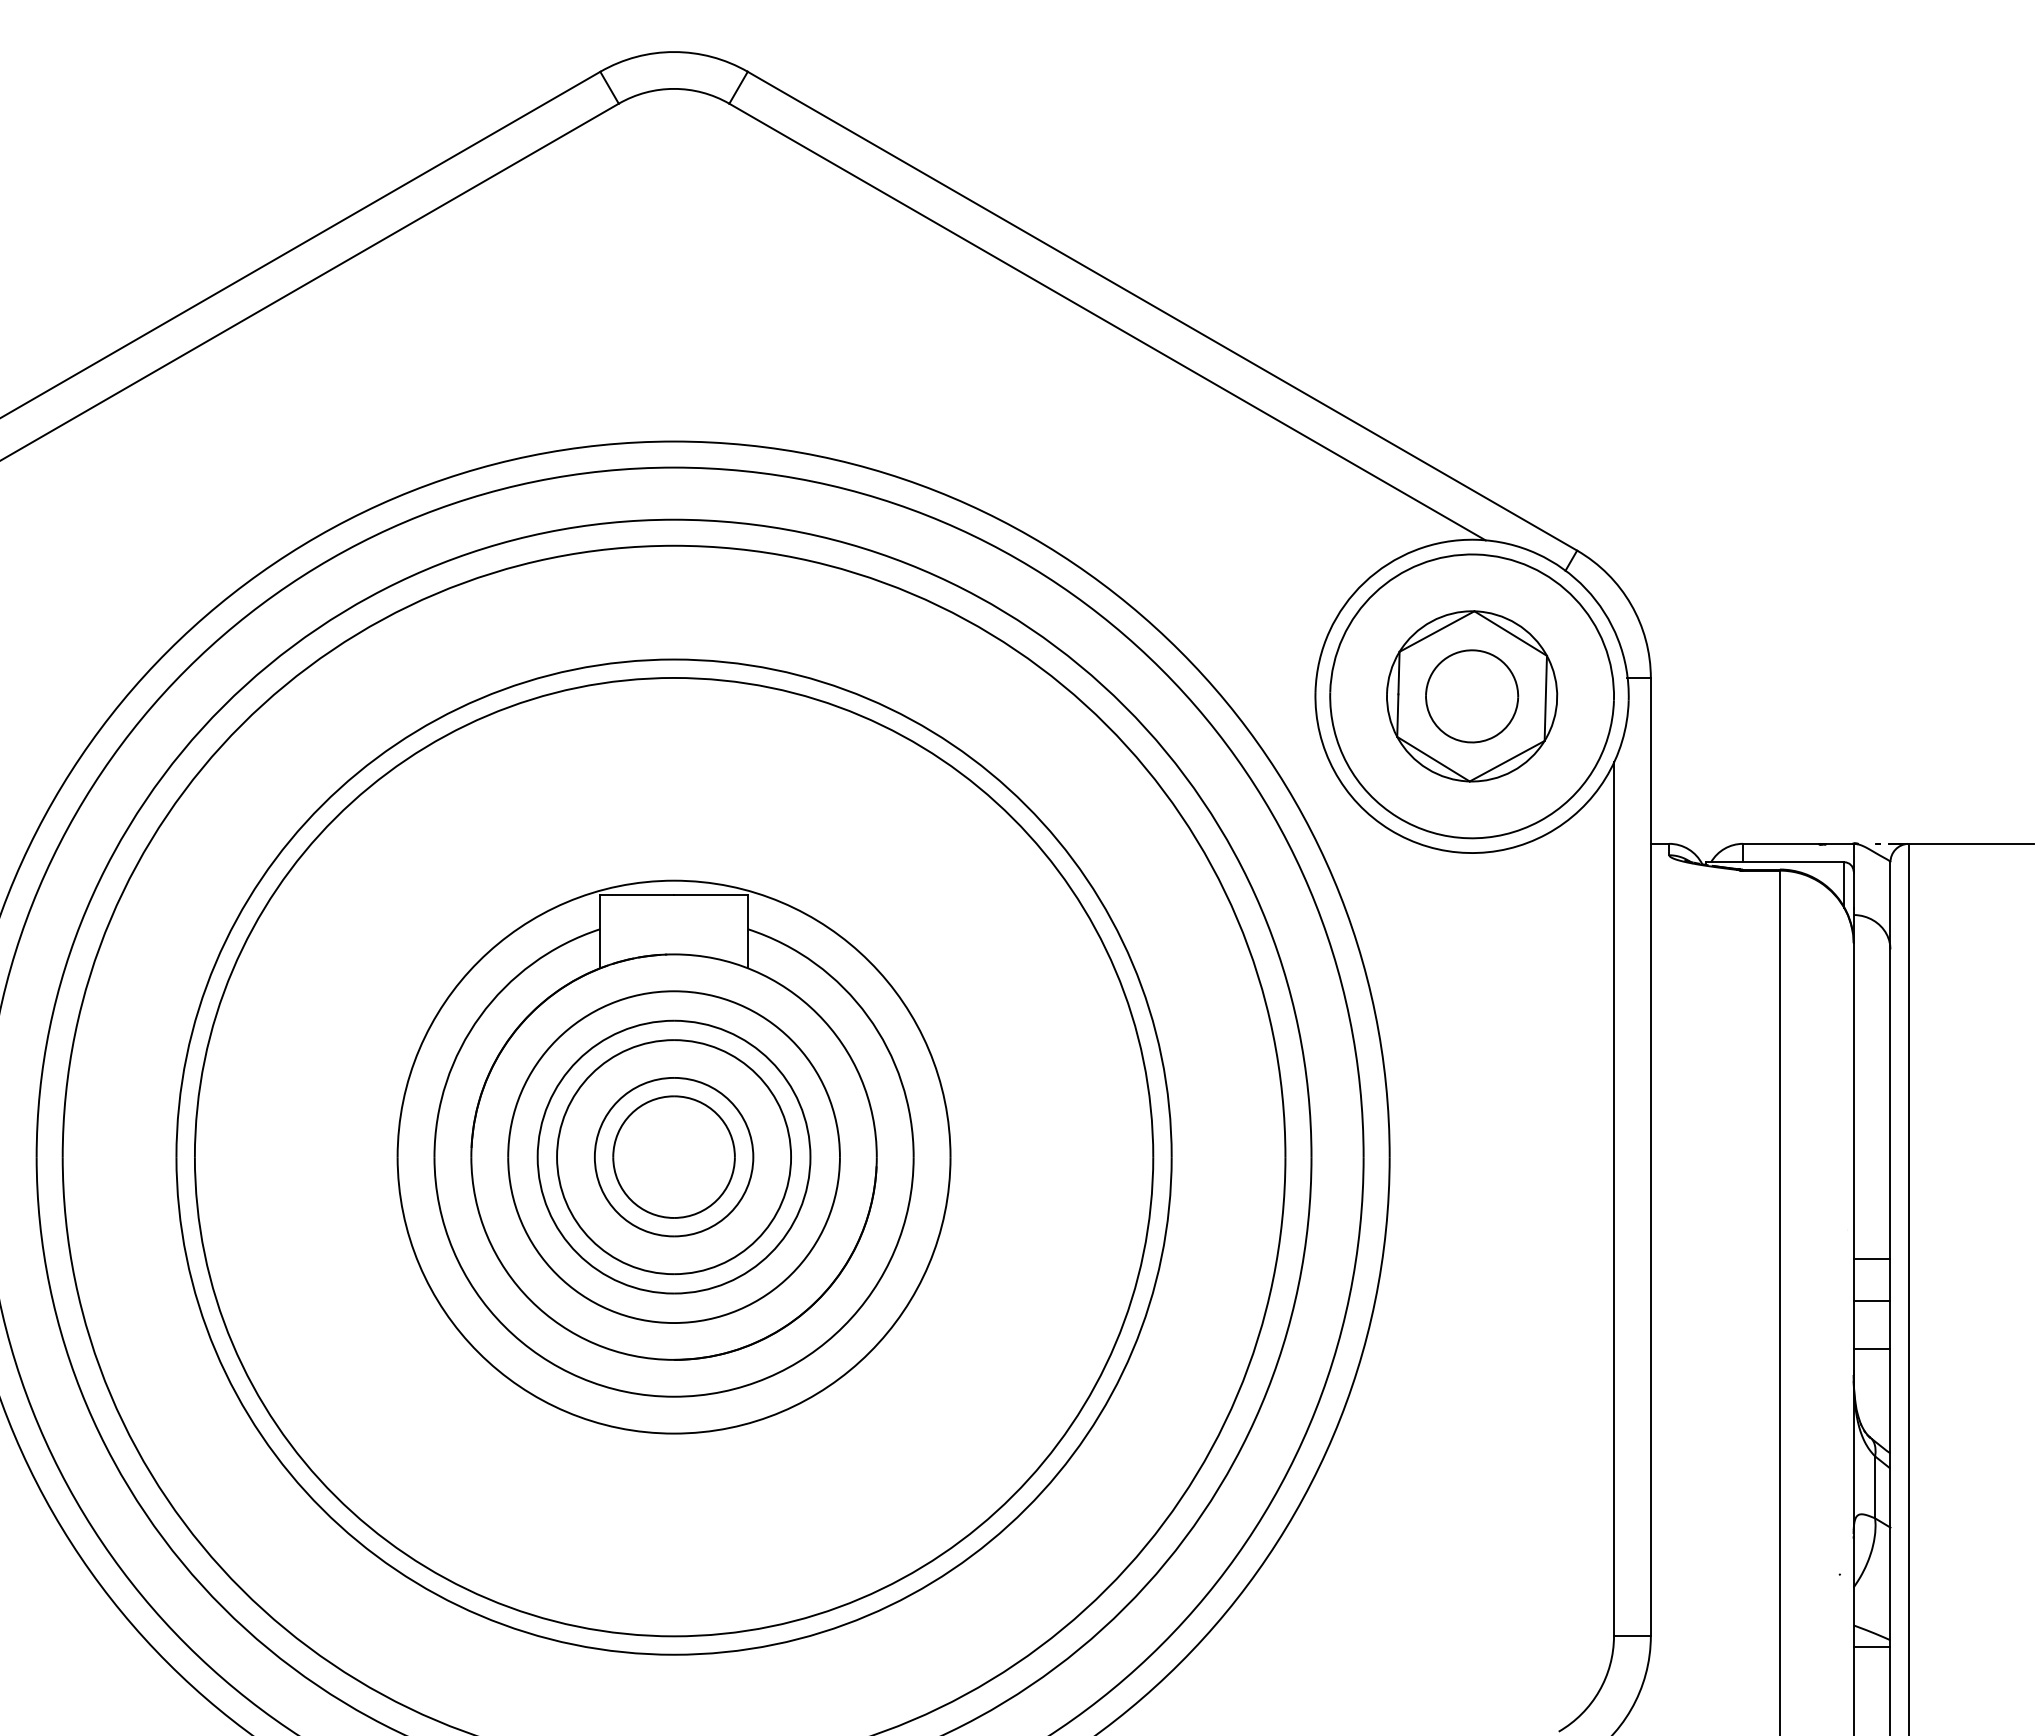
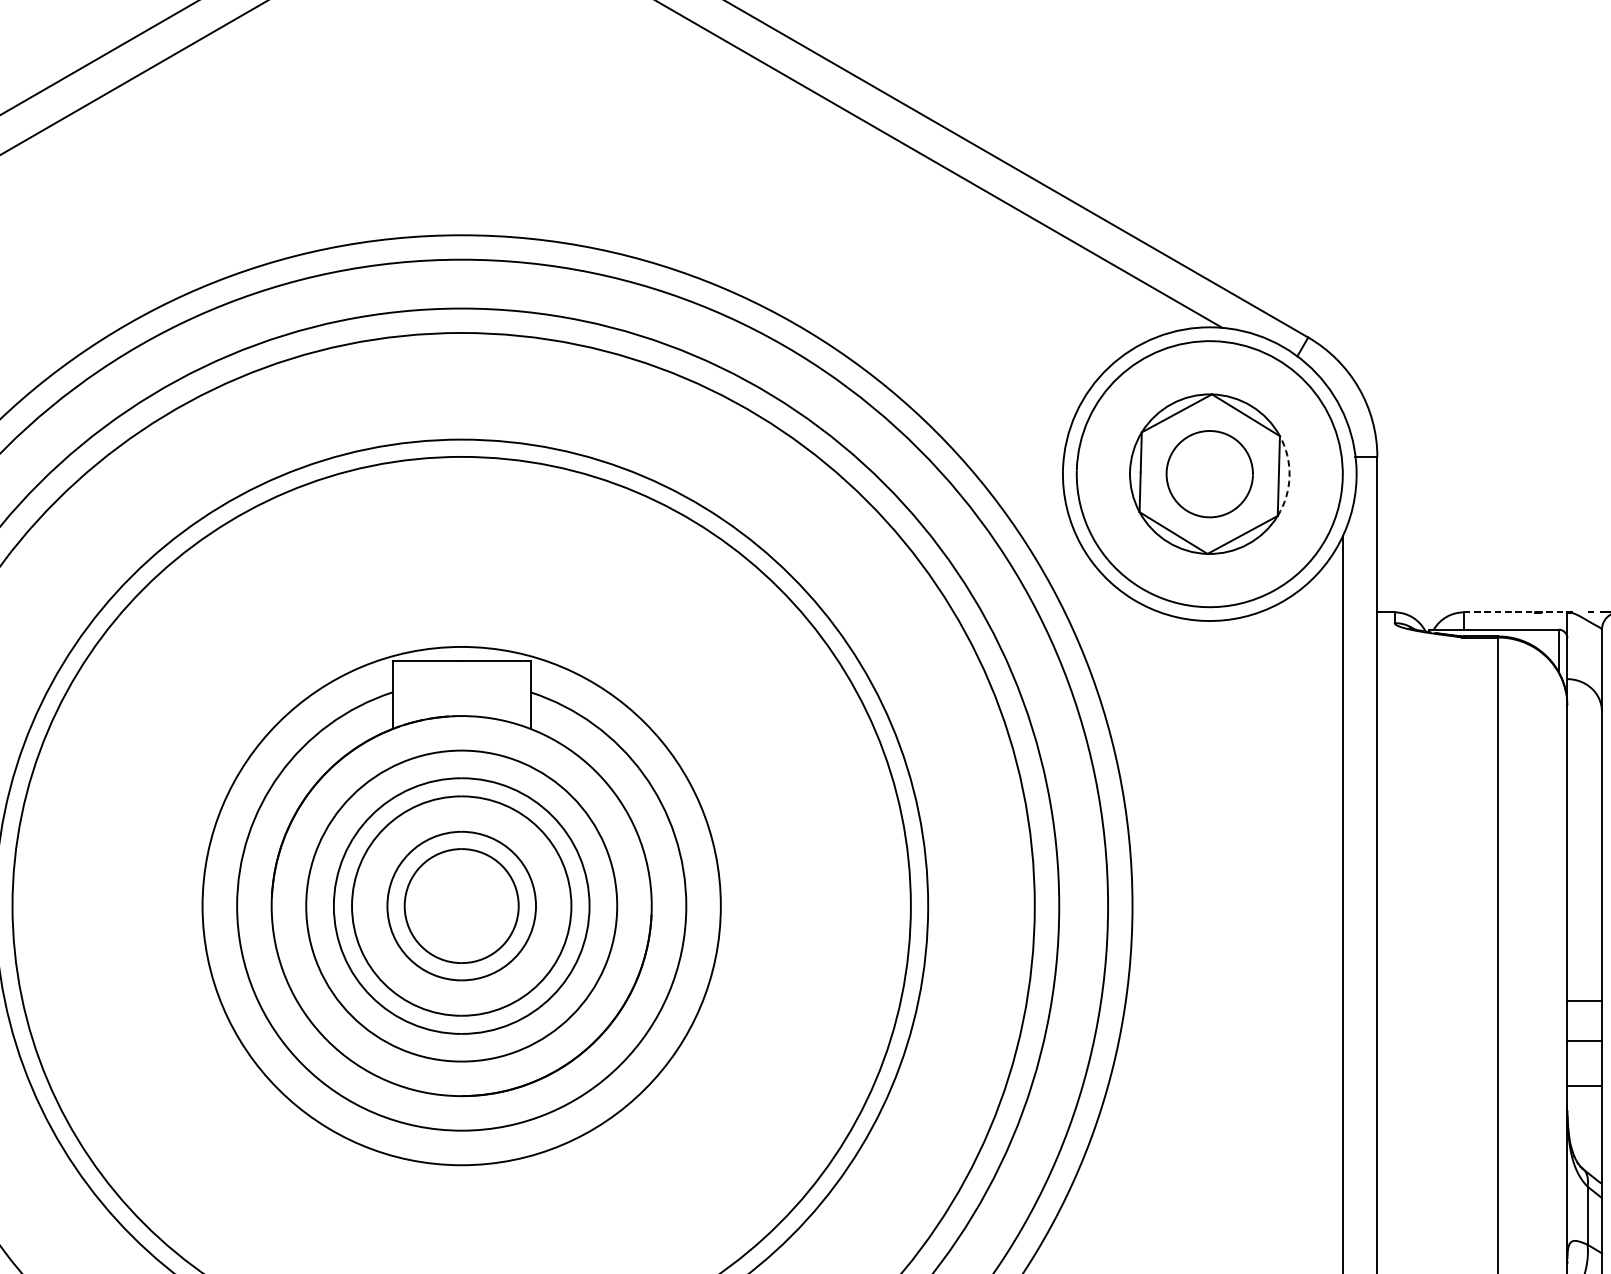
arc: (1557, 698) -> (1289, 476), solid -> dashed
line: (1798, 843) -> (1515, 612), solid -> dashed

